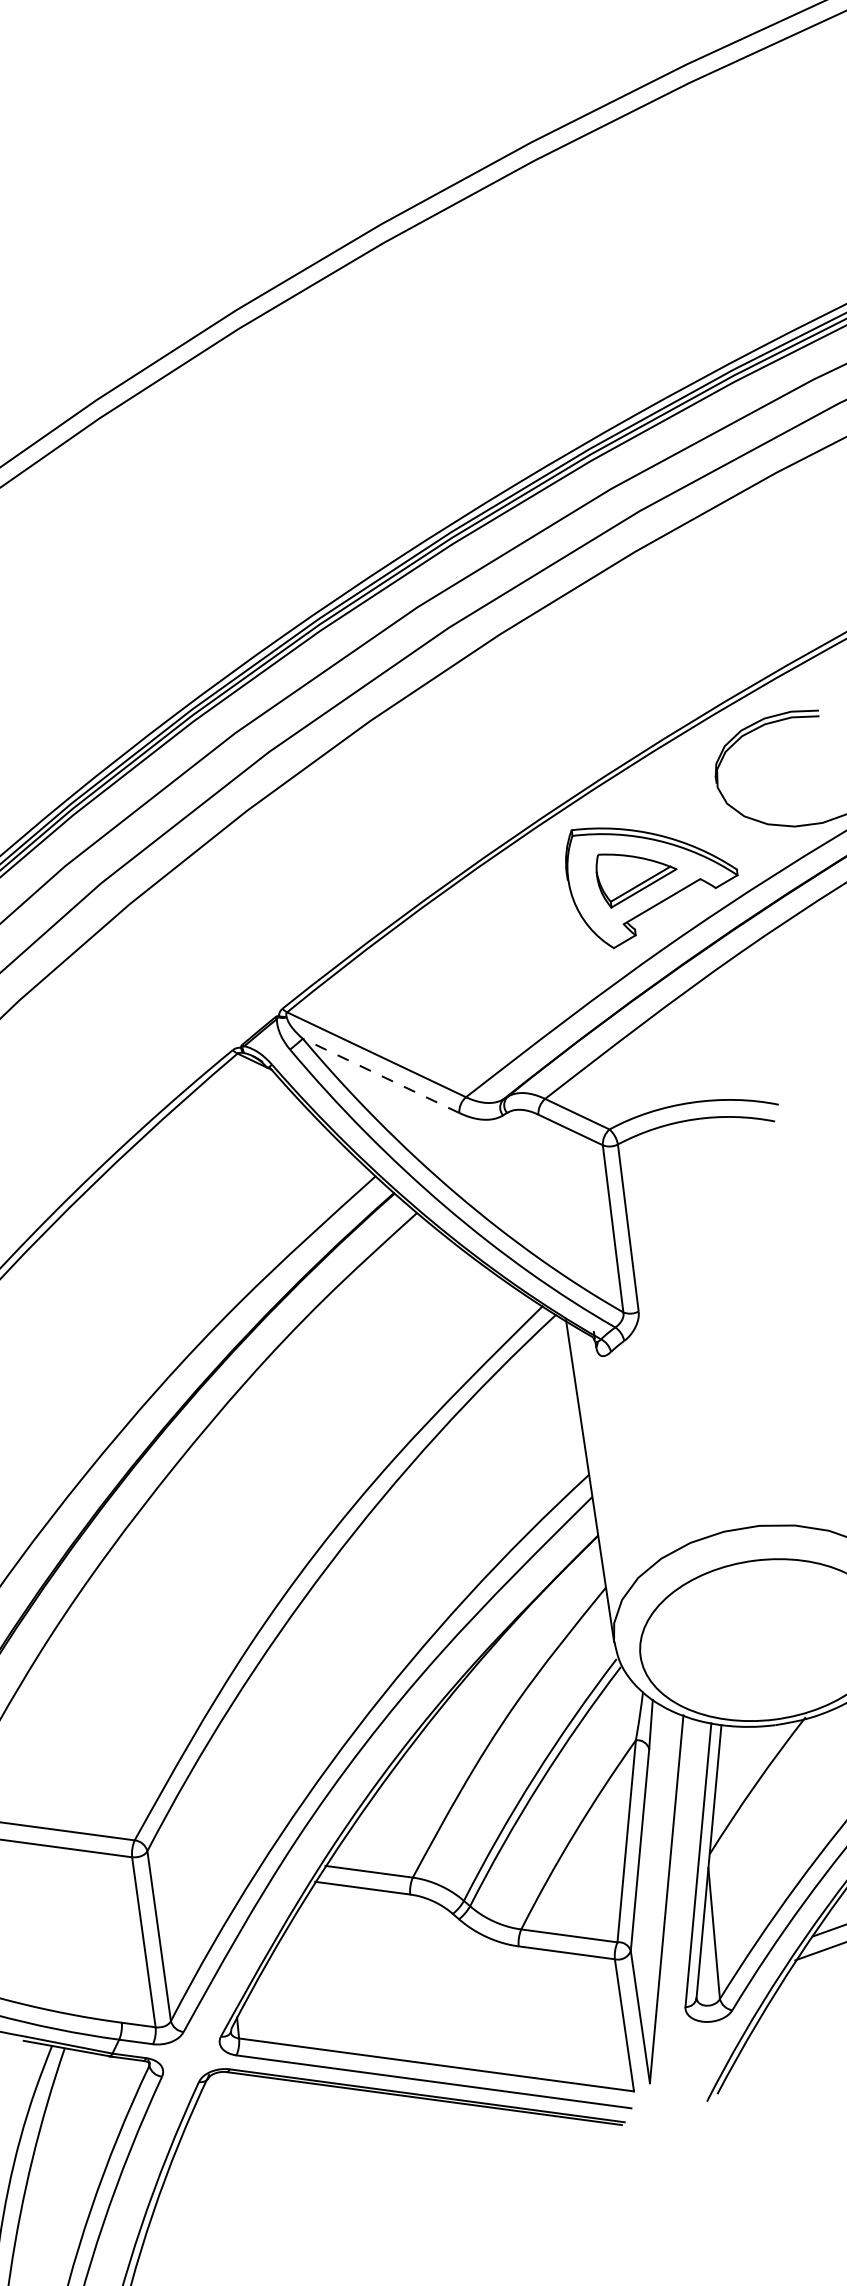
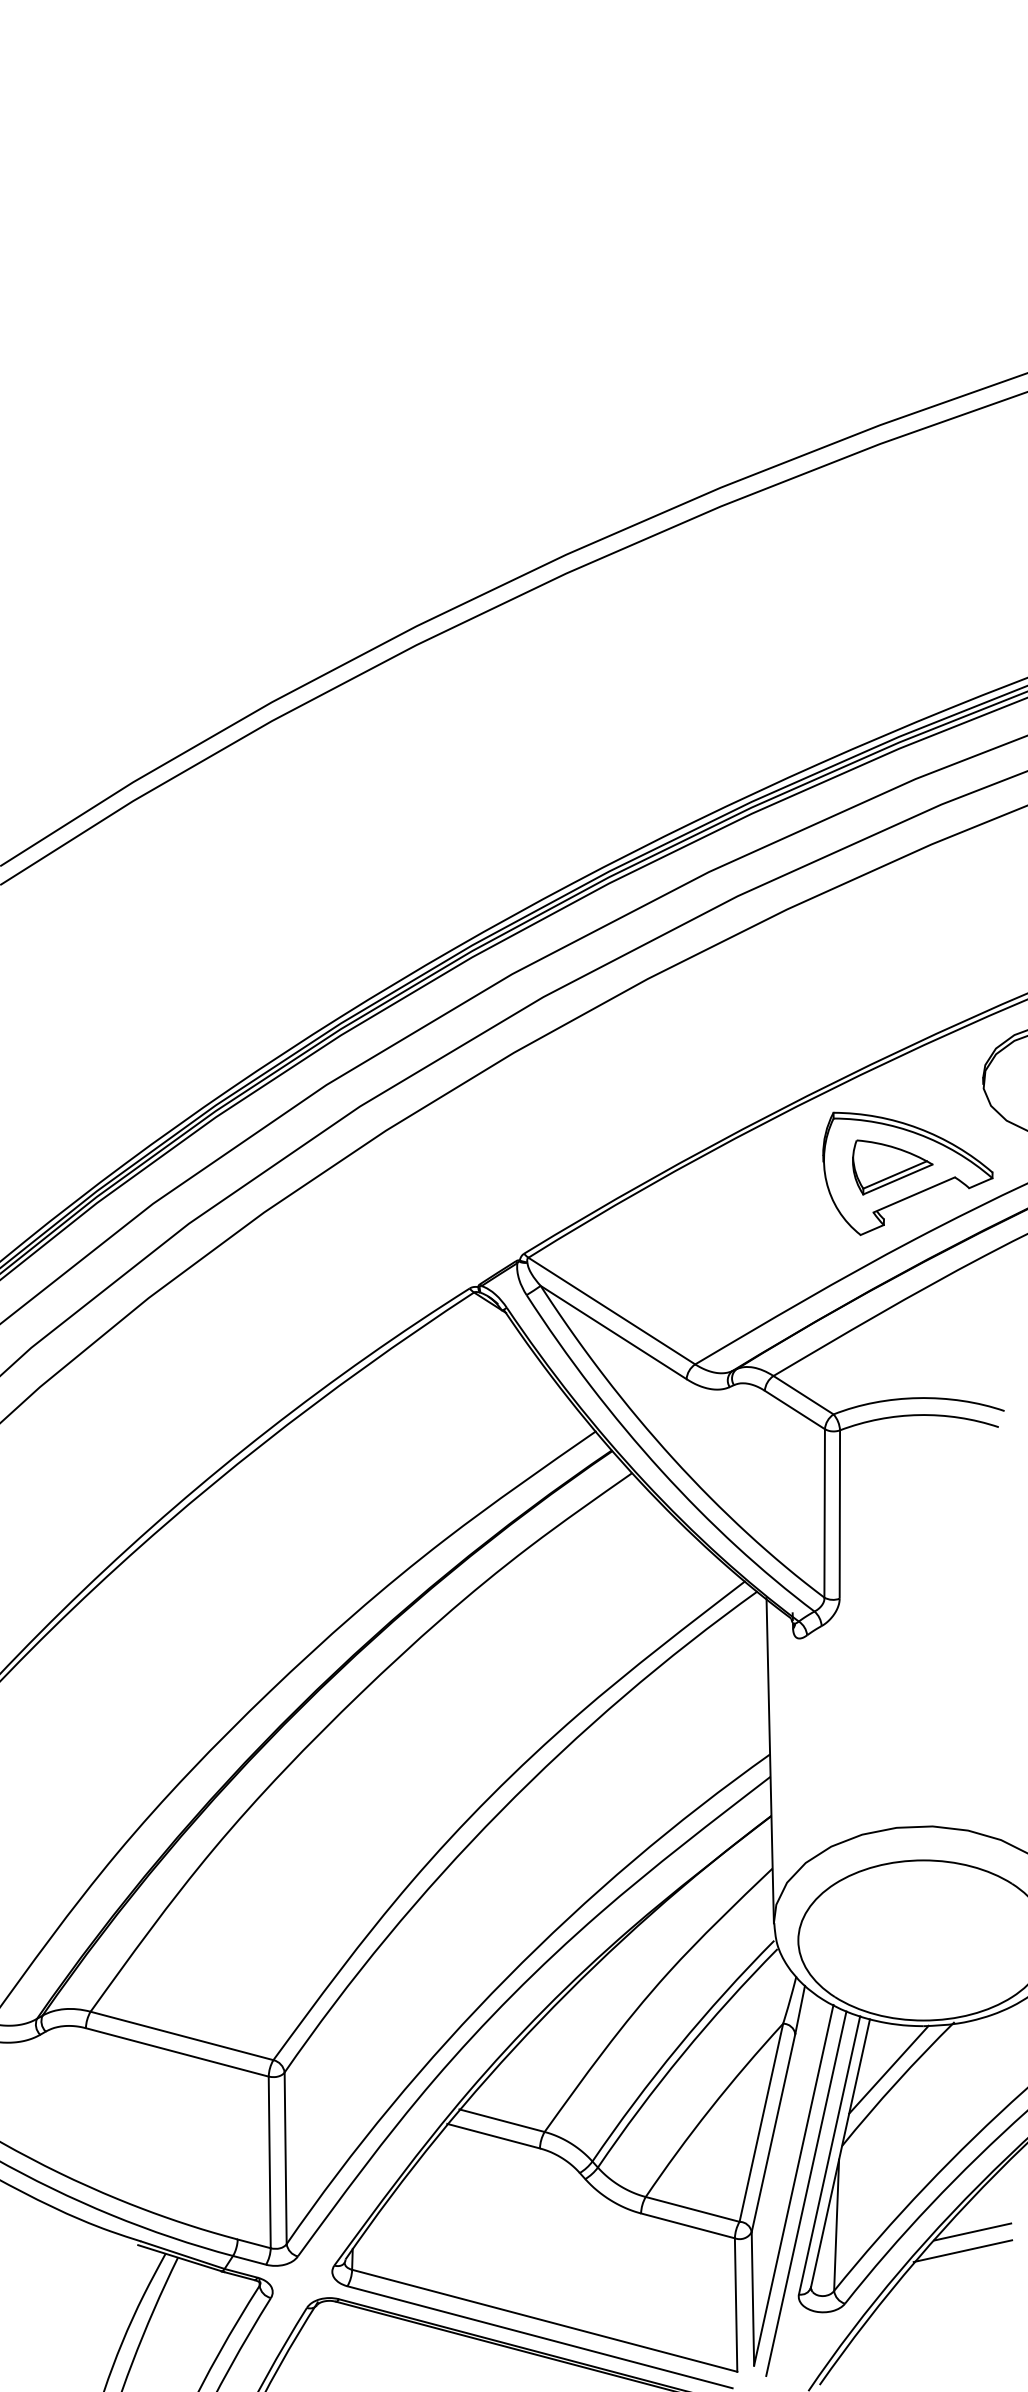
line: (380, 1075) -> (613, 1332), dashed -> solid
line: (746, 1772) -> (888, 2069), added
line: (680, 1905) -> (806, 2193), added

